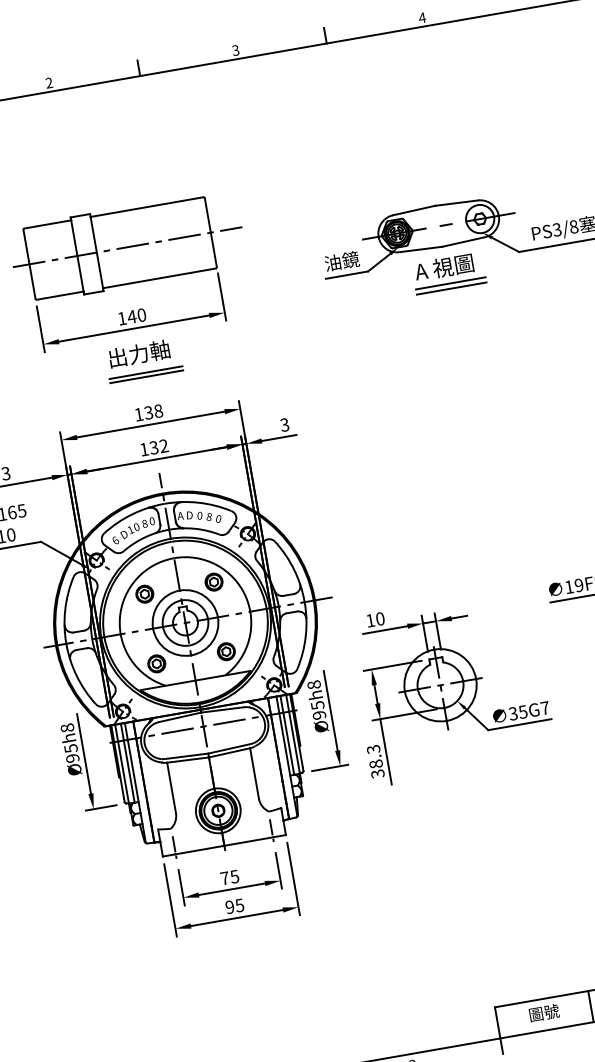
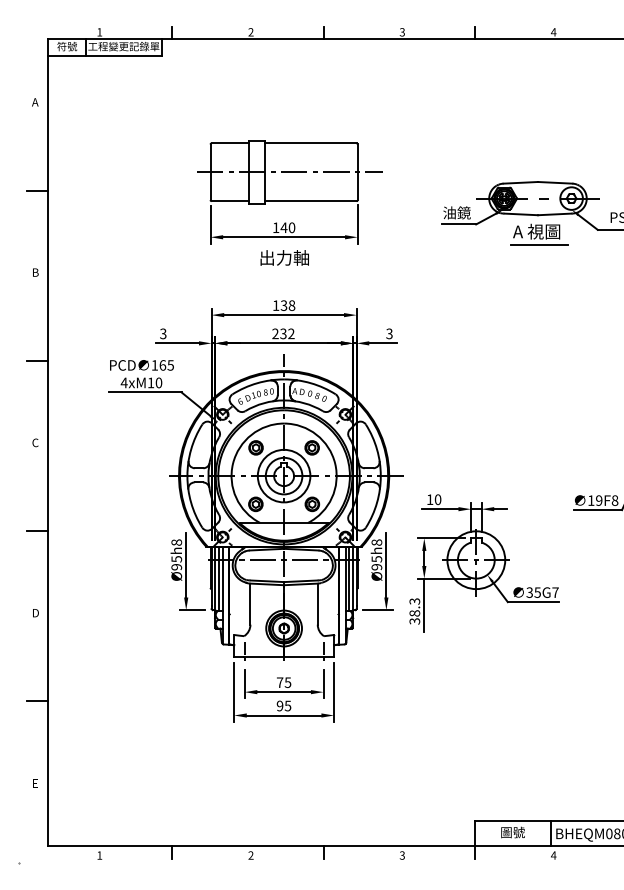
line: (451, 288) -> (539, 249), removed
line: (146, 373) -> (287, 274), removed
text: (144, 449) -> (275, 333), 132 -> 232

